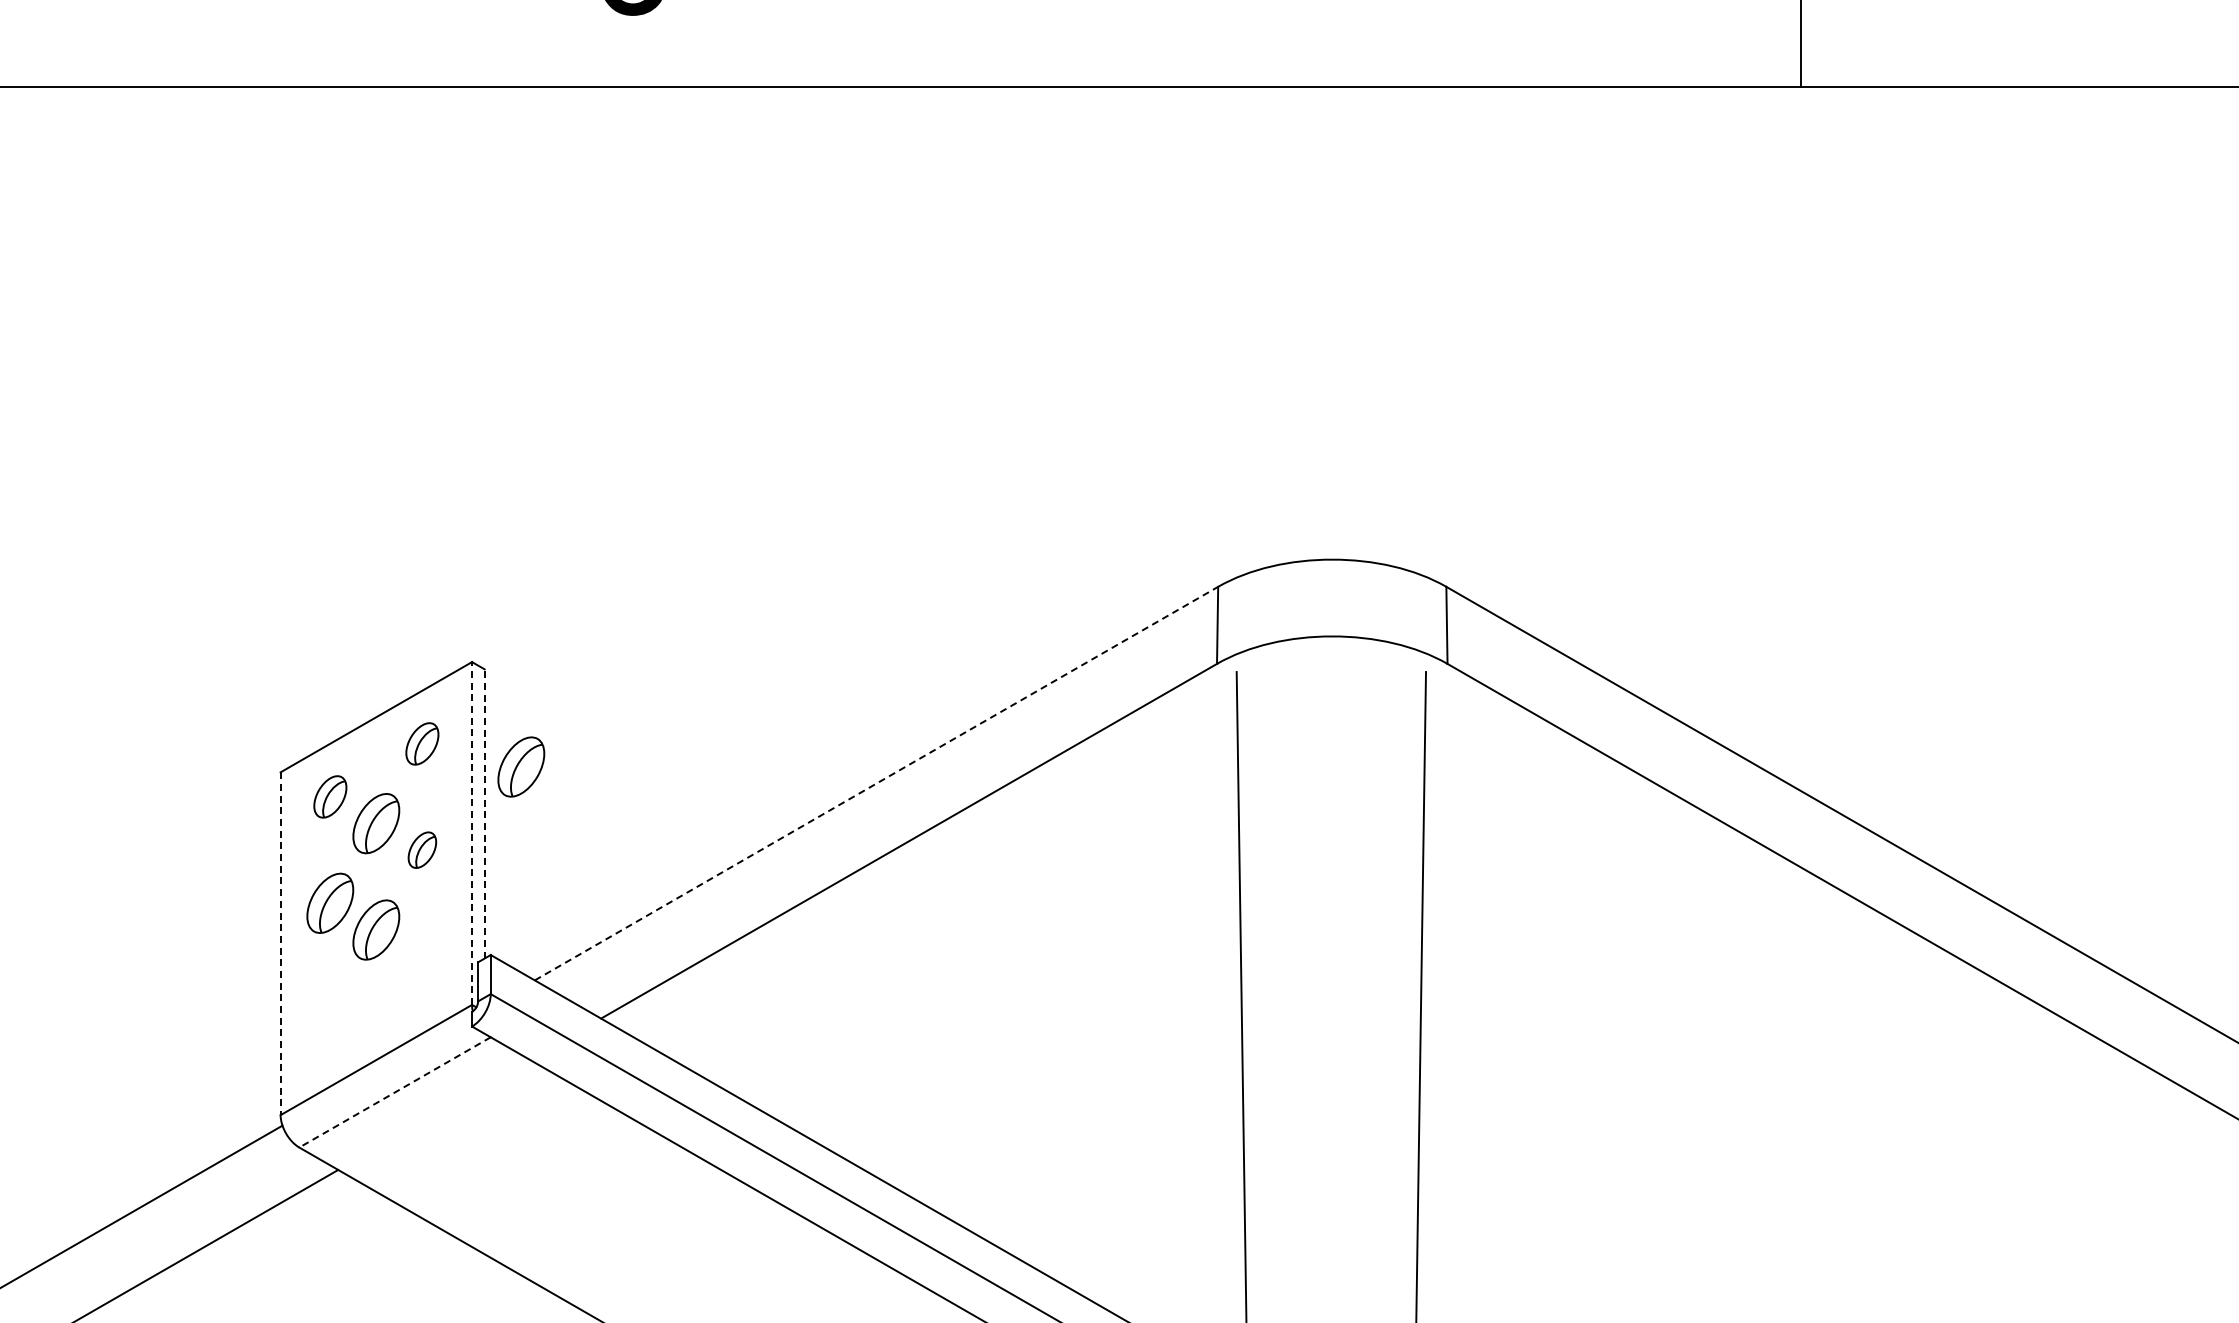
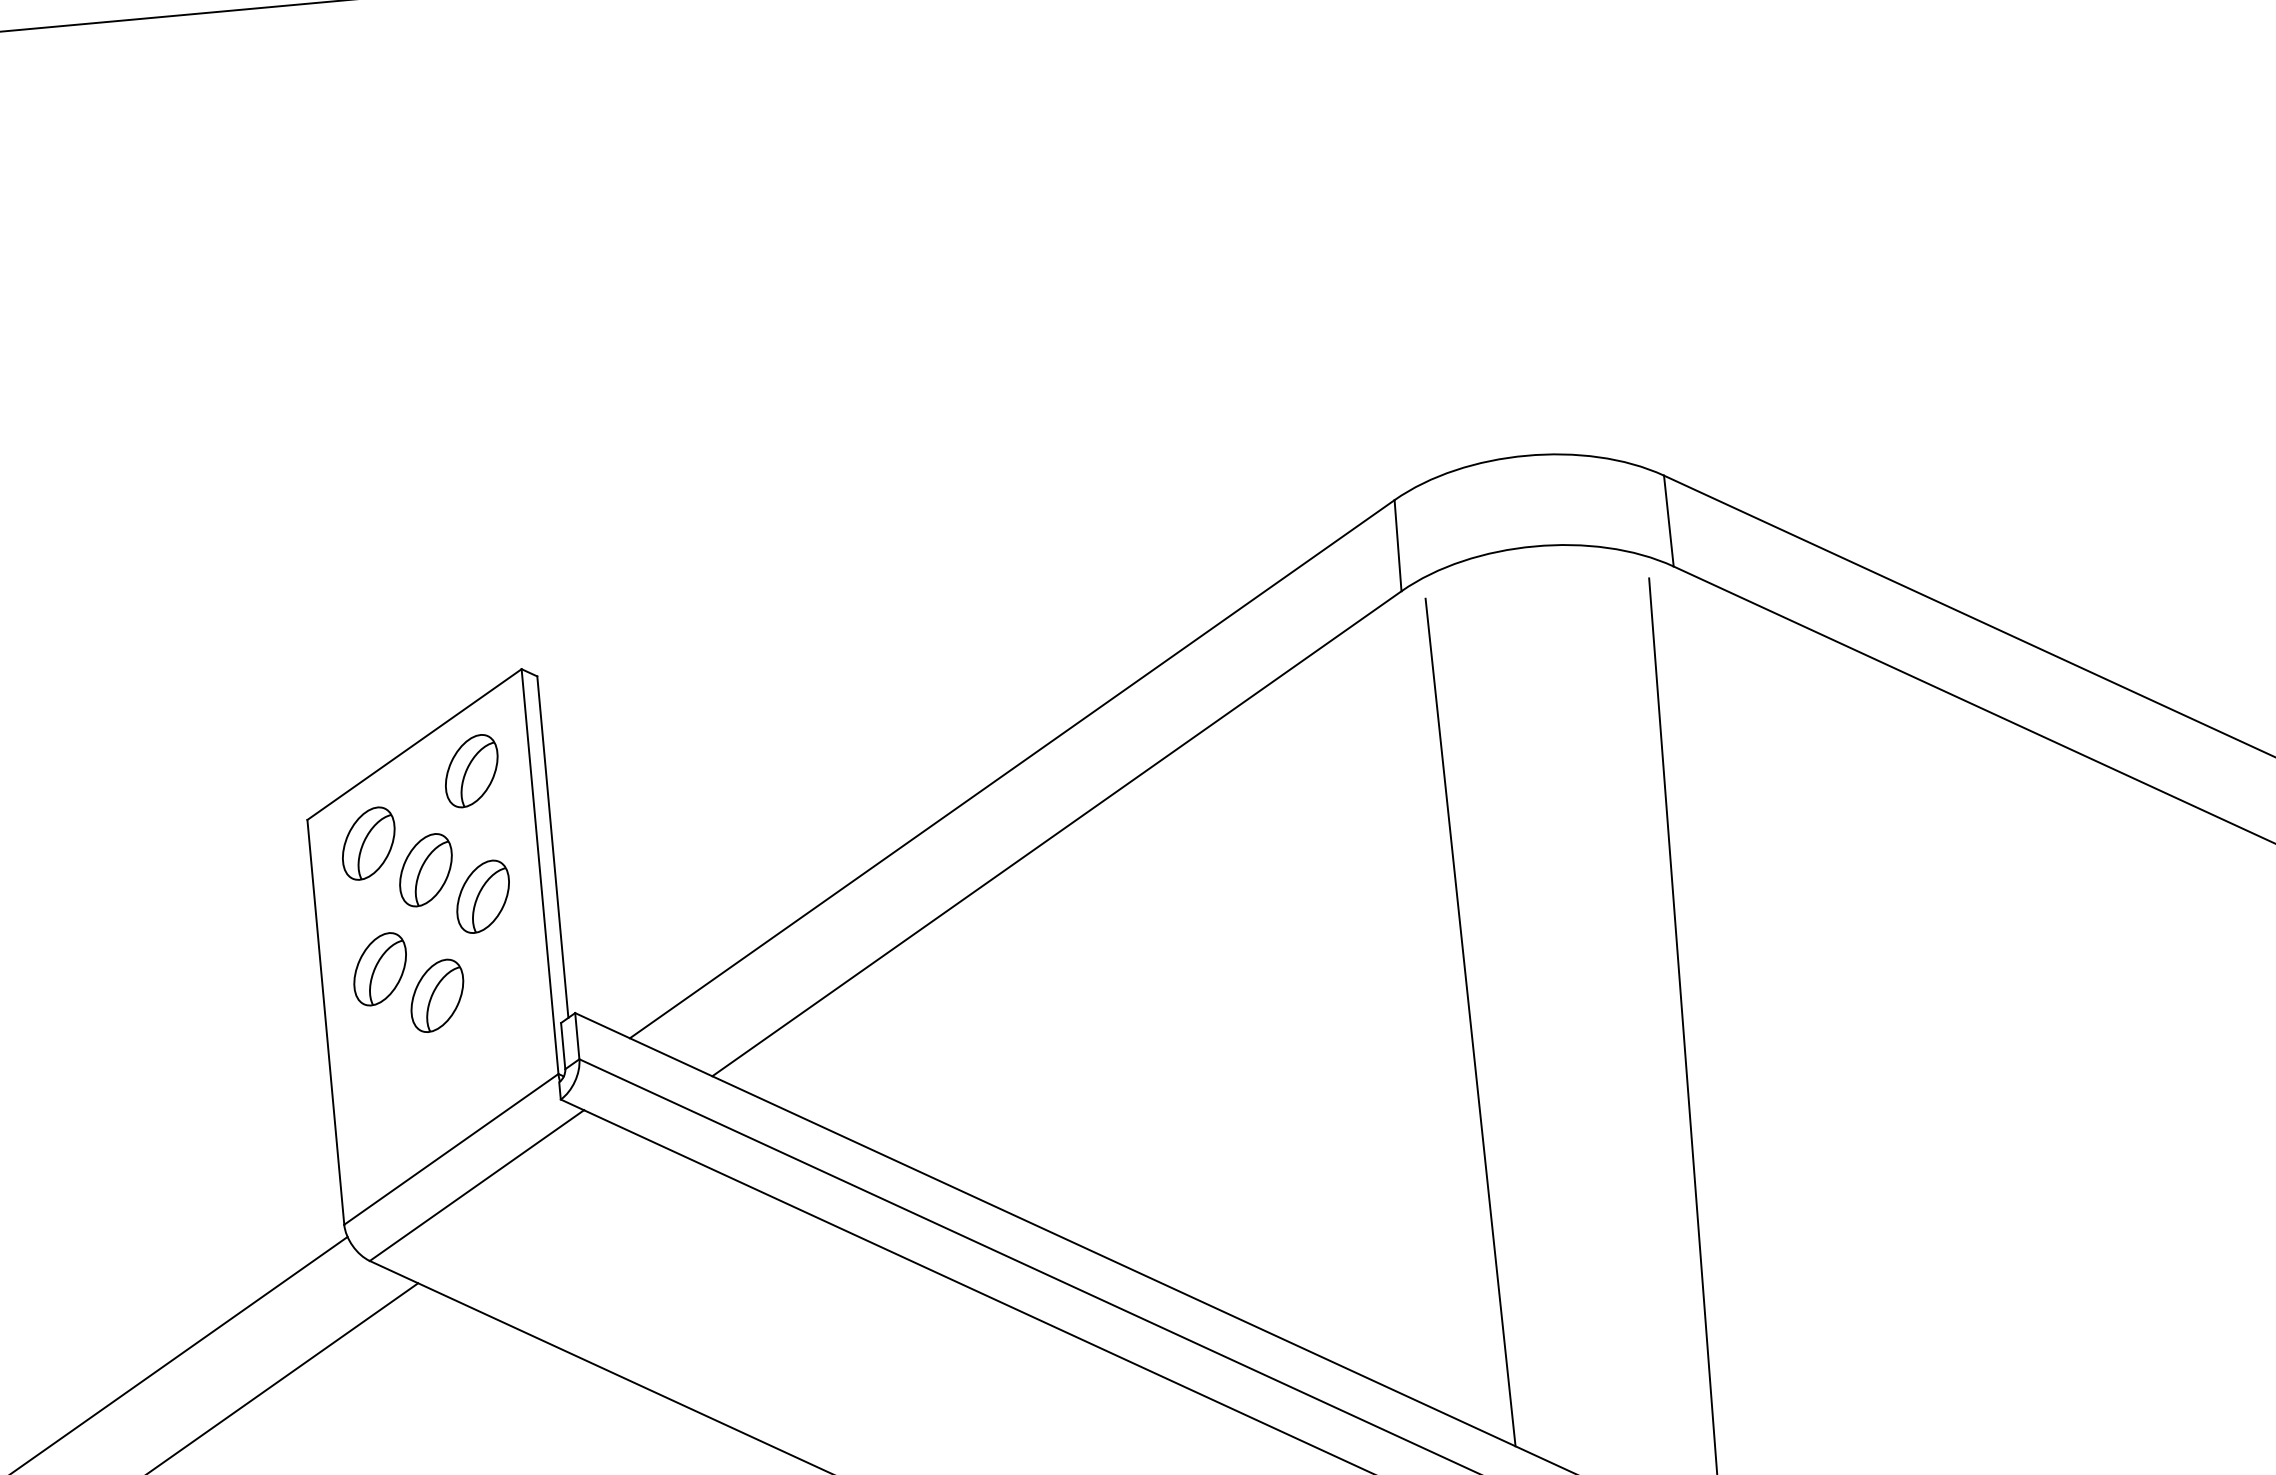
part: (422, 743) -> (471, 770), size x1.43
part: (521, 766) -> (591, 787), removed
line: (876, 783) -> (1012, 769), dashed -> solid
part: (330, 796) -> (368, 843), size x1.43
line: (484, 813) -> (552, 846), dashed -> solid
line: (472, 833) -> (540, 871), dashed -> solid
part: (422, 849) -> (483, 895), size x1.67
line: (280, 944) -> (325, 1023), dashed -> solid
line: (394, 1092) -> (476, 1185), dashed -> solid

